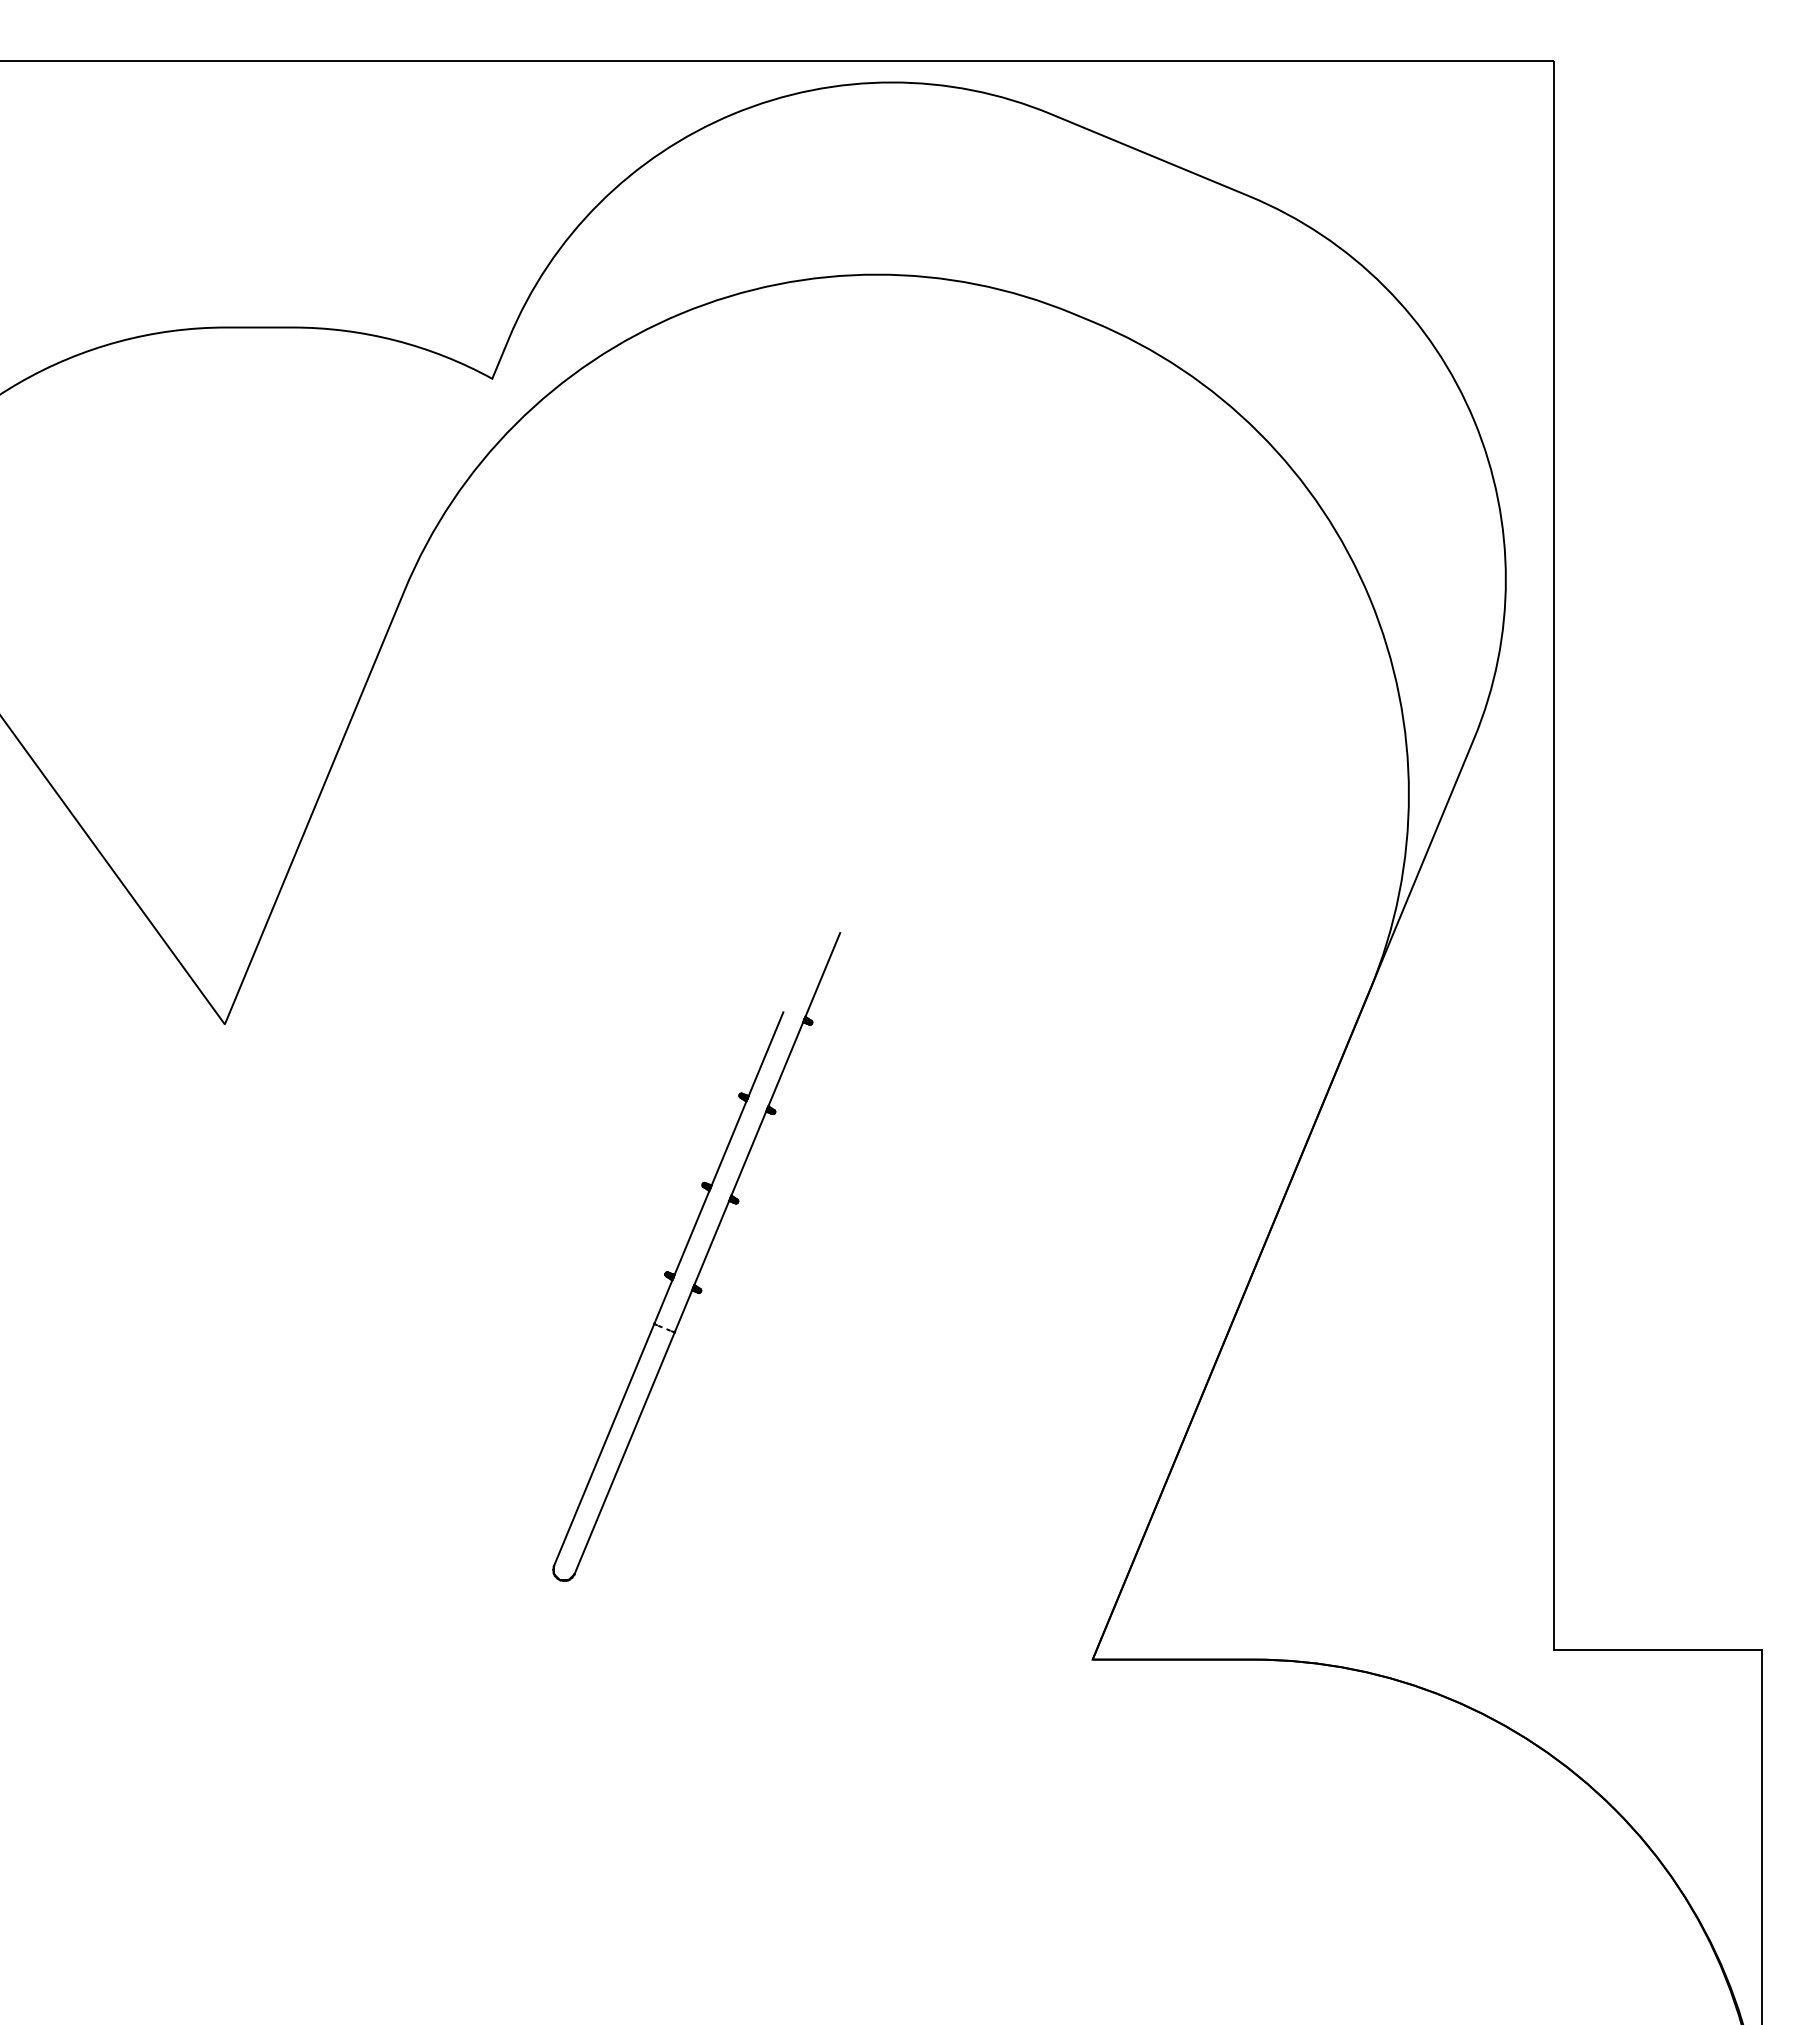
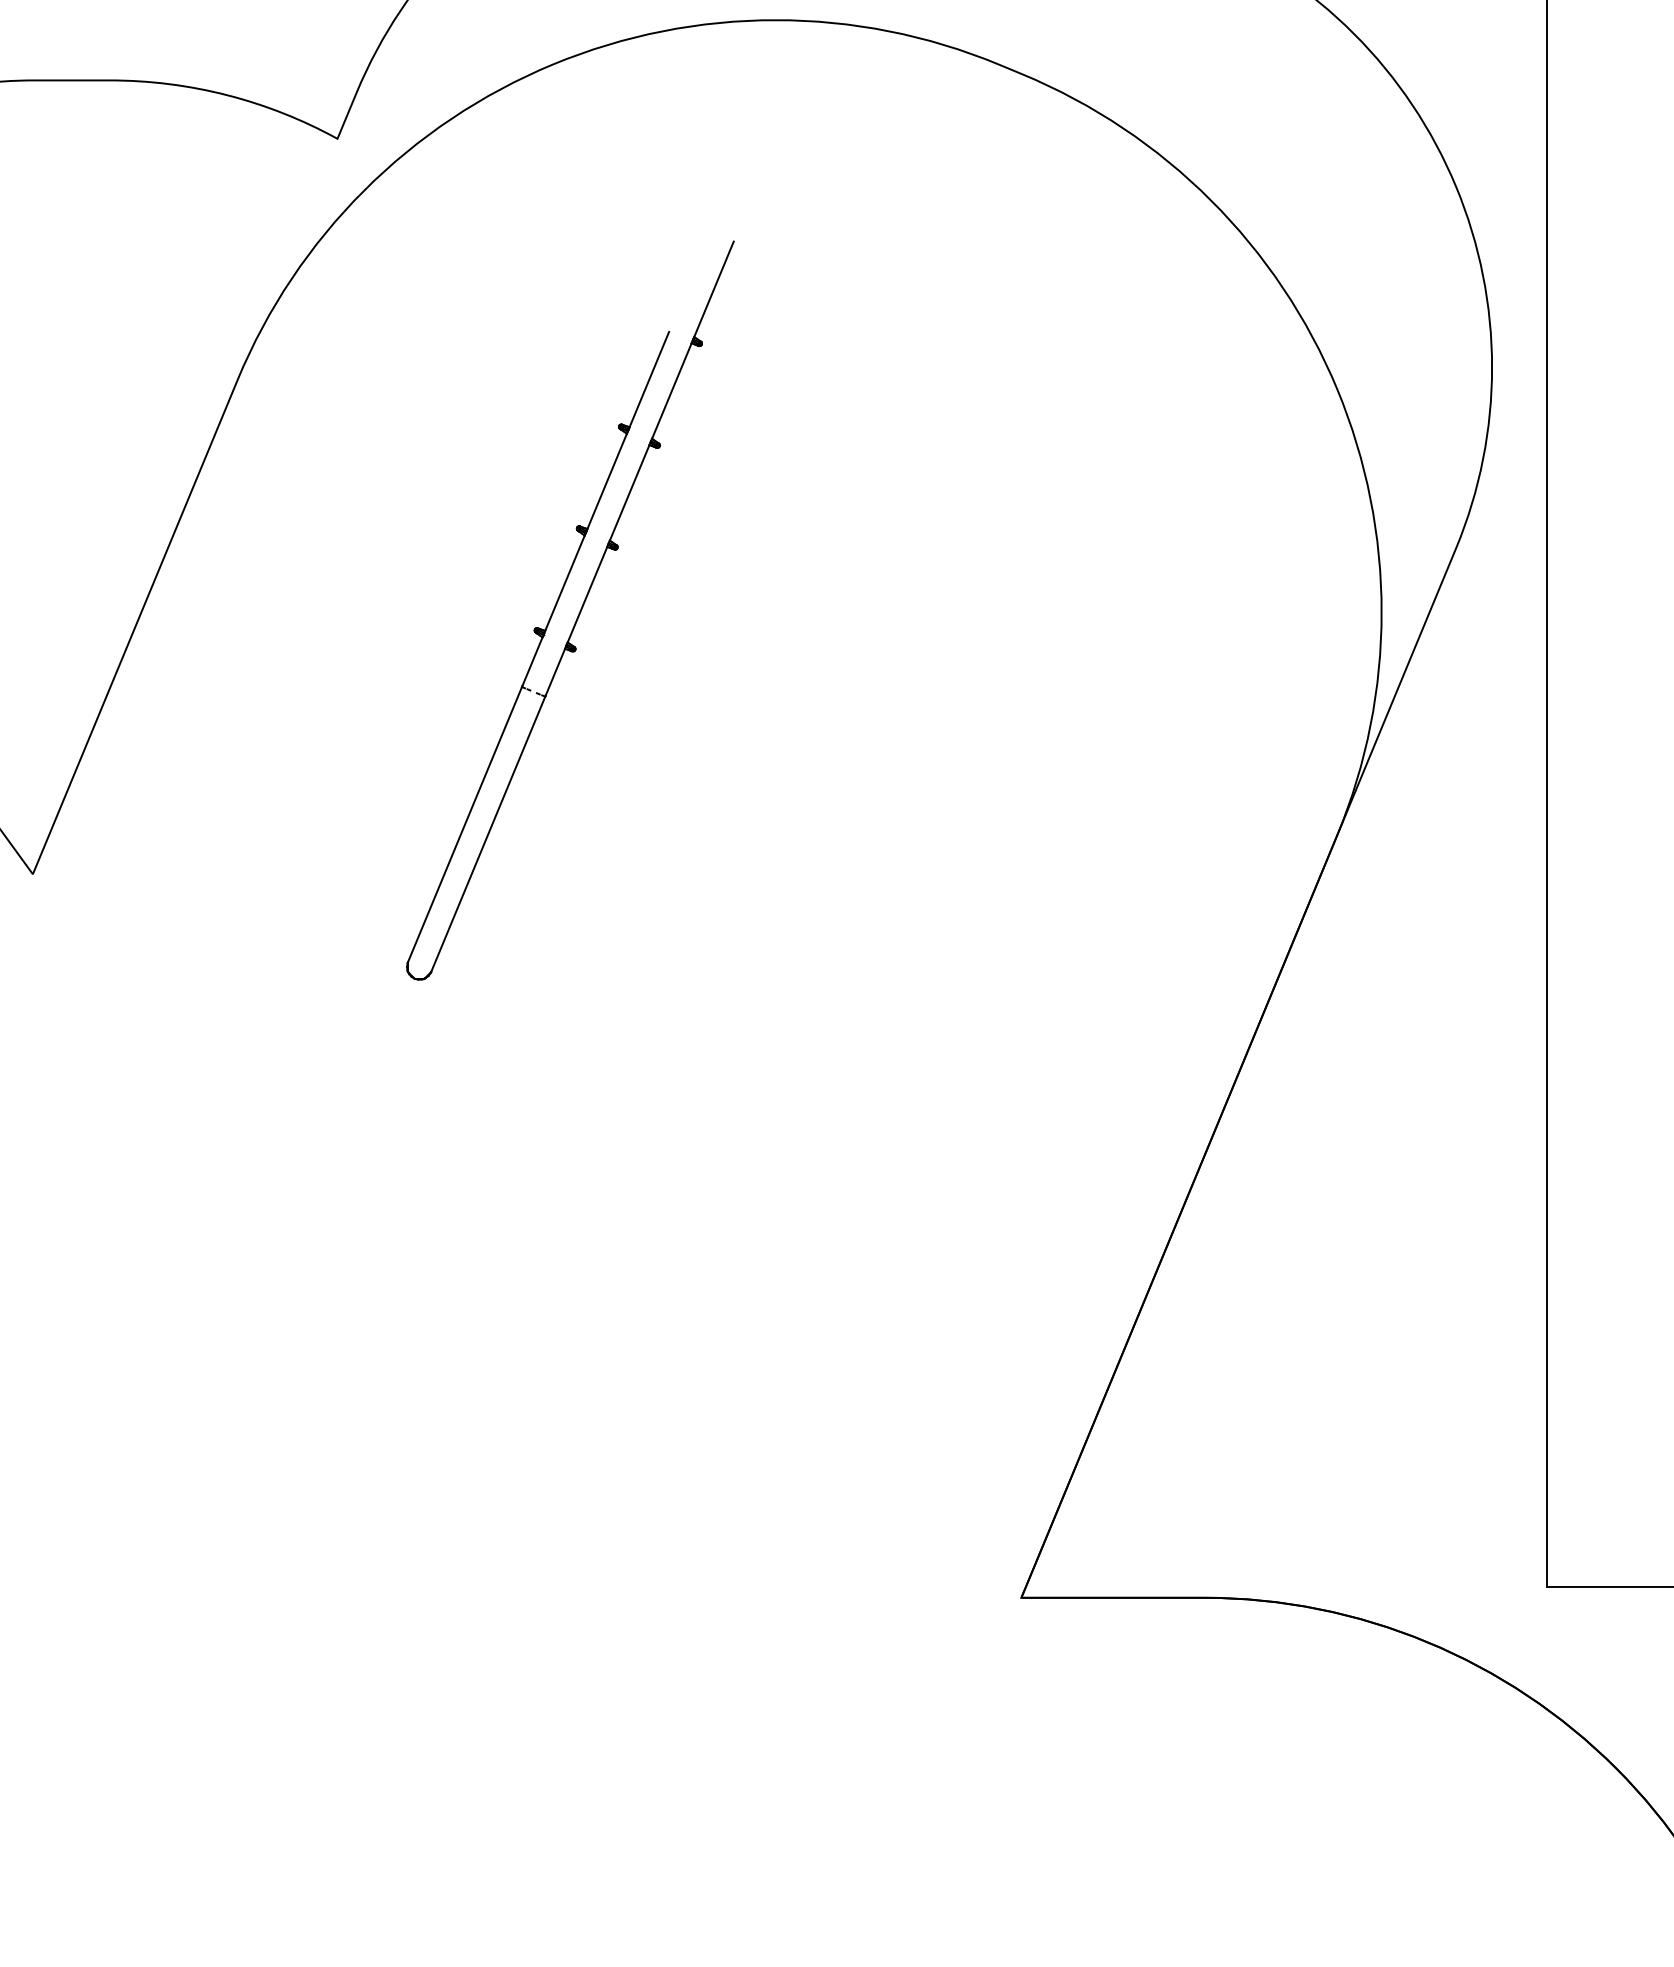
part: (704, 1257) -> (579, 611), moved

